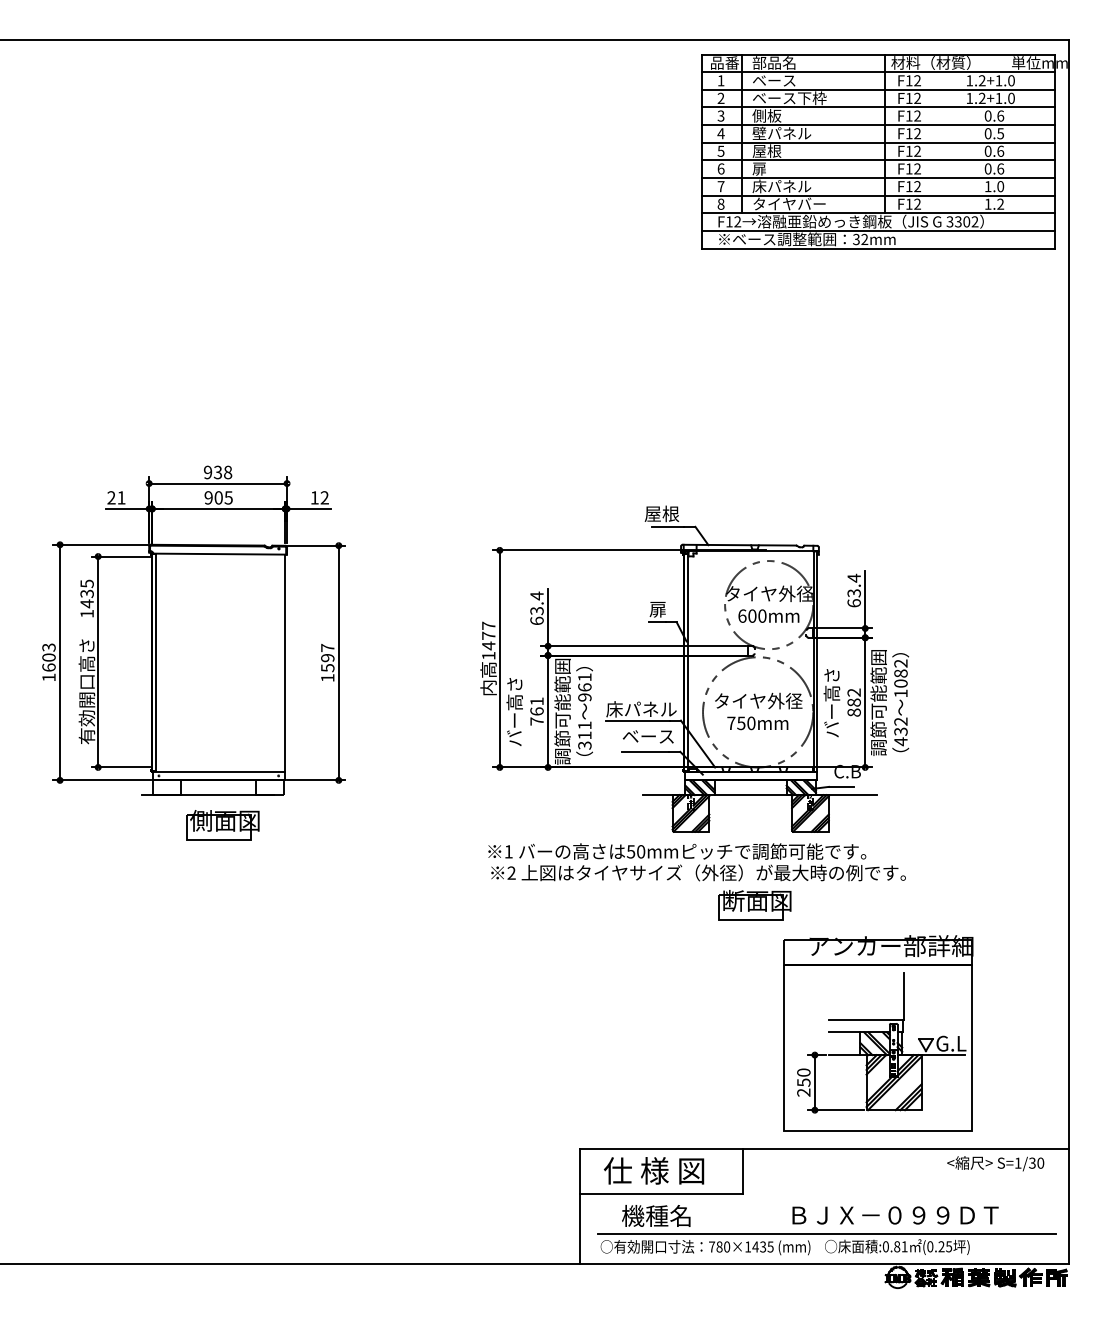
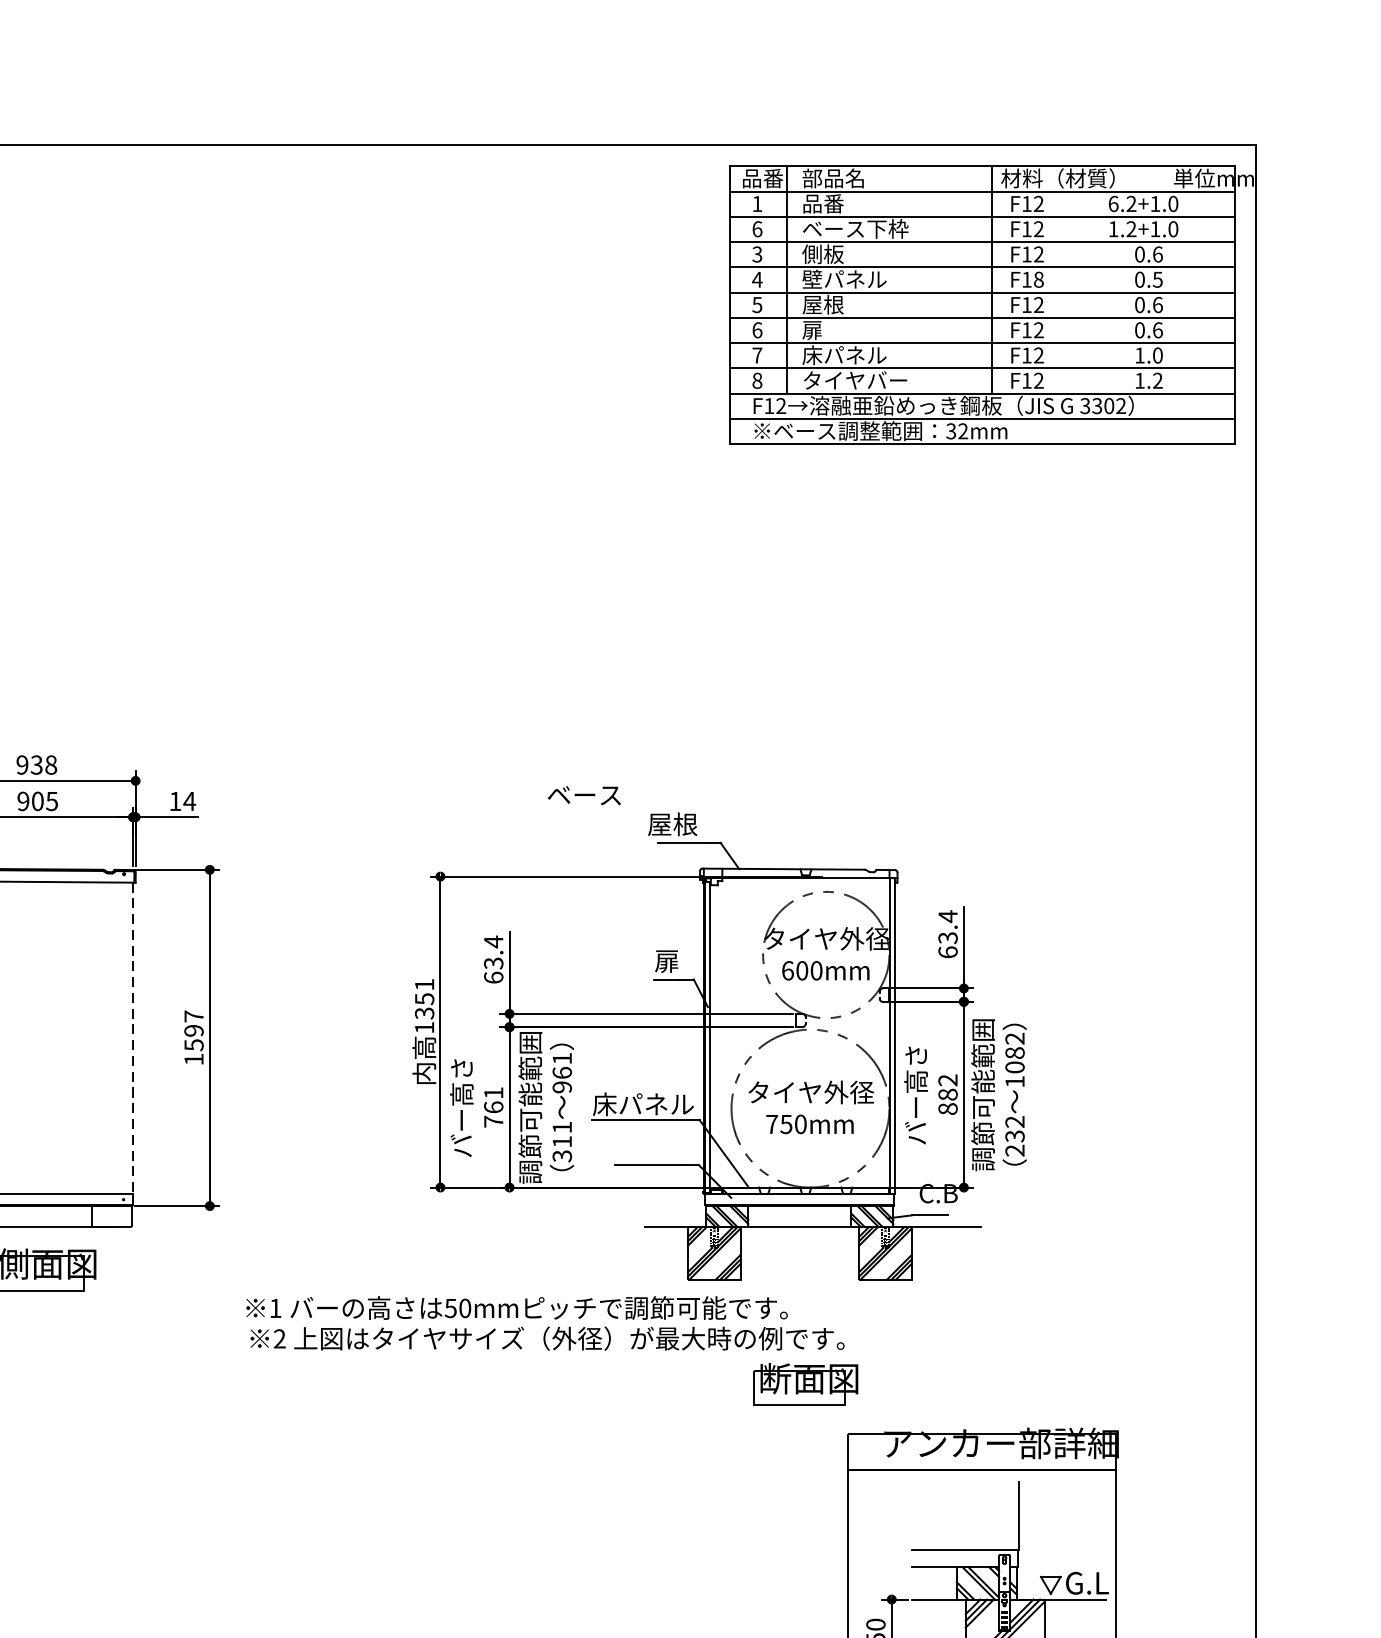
text: (774, 80) -> (833, 203), ベース -> 品番
text: (969, 80) -> (1113, 203), 1.2+1.0 -> 6.2+1.0
text: (720, 98) -> (756, 229), 2 -> 6
text: (917, 133) -> (1038, 279), F12 -> F18
text: (324, 497) -> (189, 800), 12 -> 14
text: (488, 635) -> (424, 998), 1477 -> 1351
line: (285, 663) -> (133, 1038), solid -> dashed
text: (647, 736) -> (583, 795), moved
text: (900, 741) -> (1014, 1150), 432 -> 232
text: (696, 862) -> (544, 1323), moved

